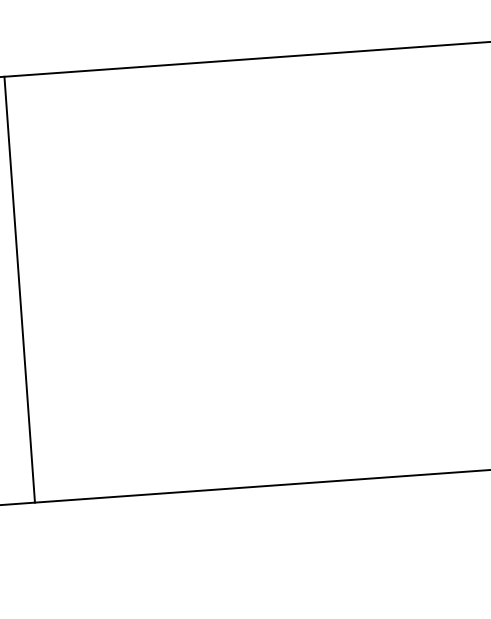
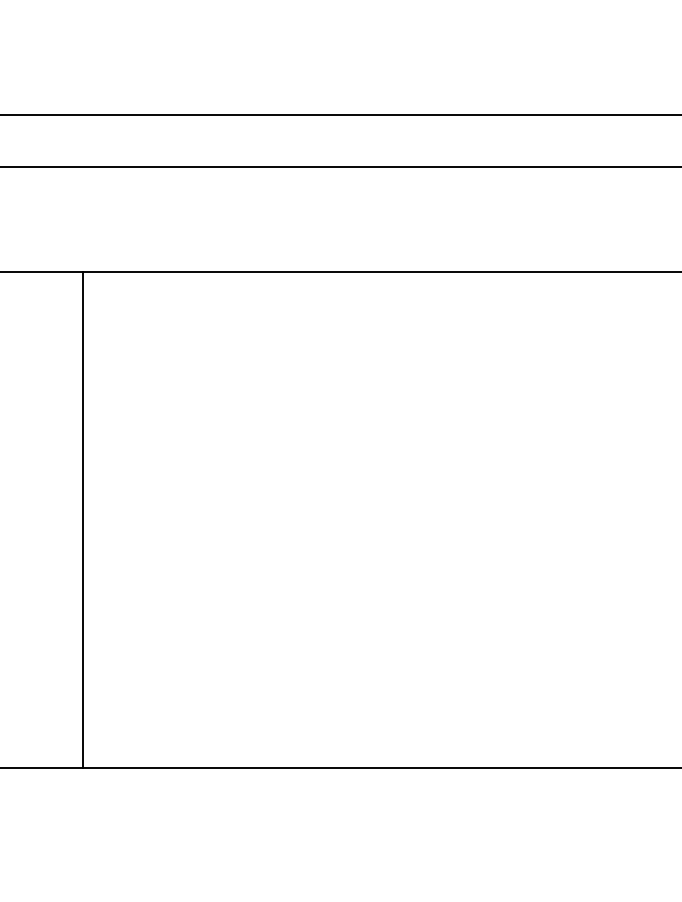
line: (20, 289) -> (83, 519), moved

